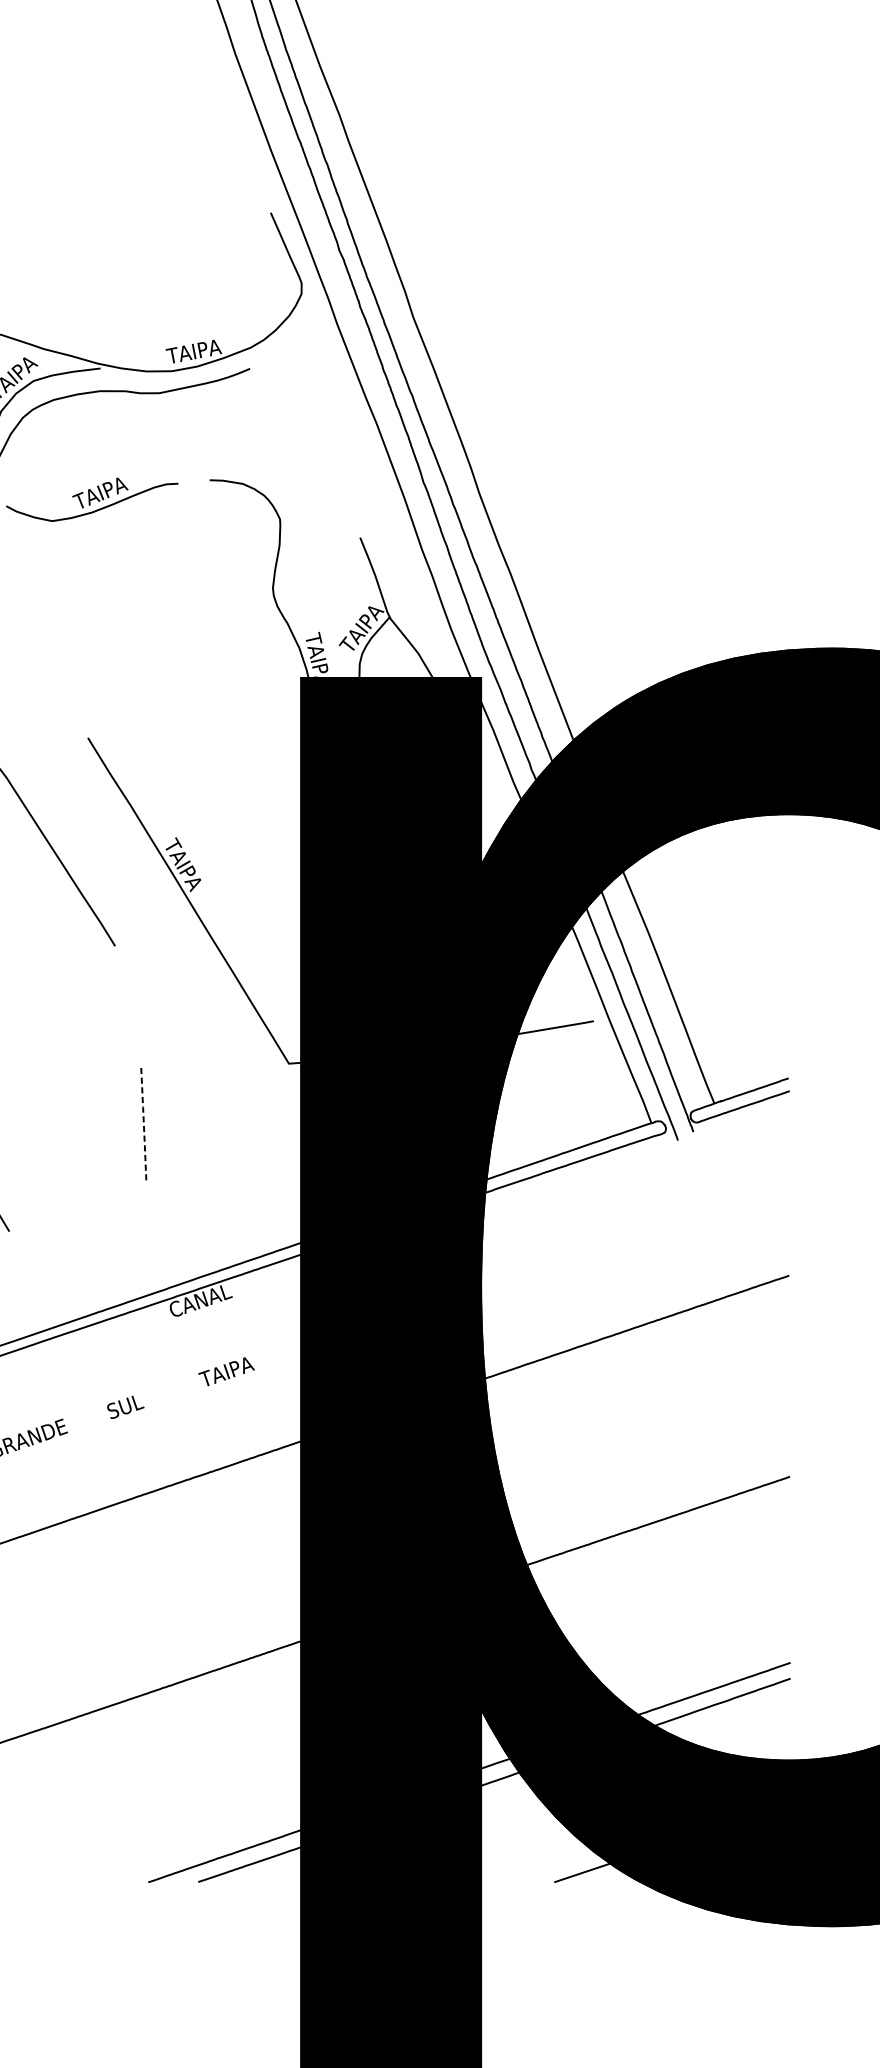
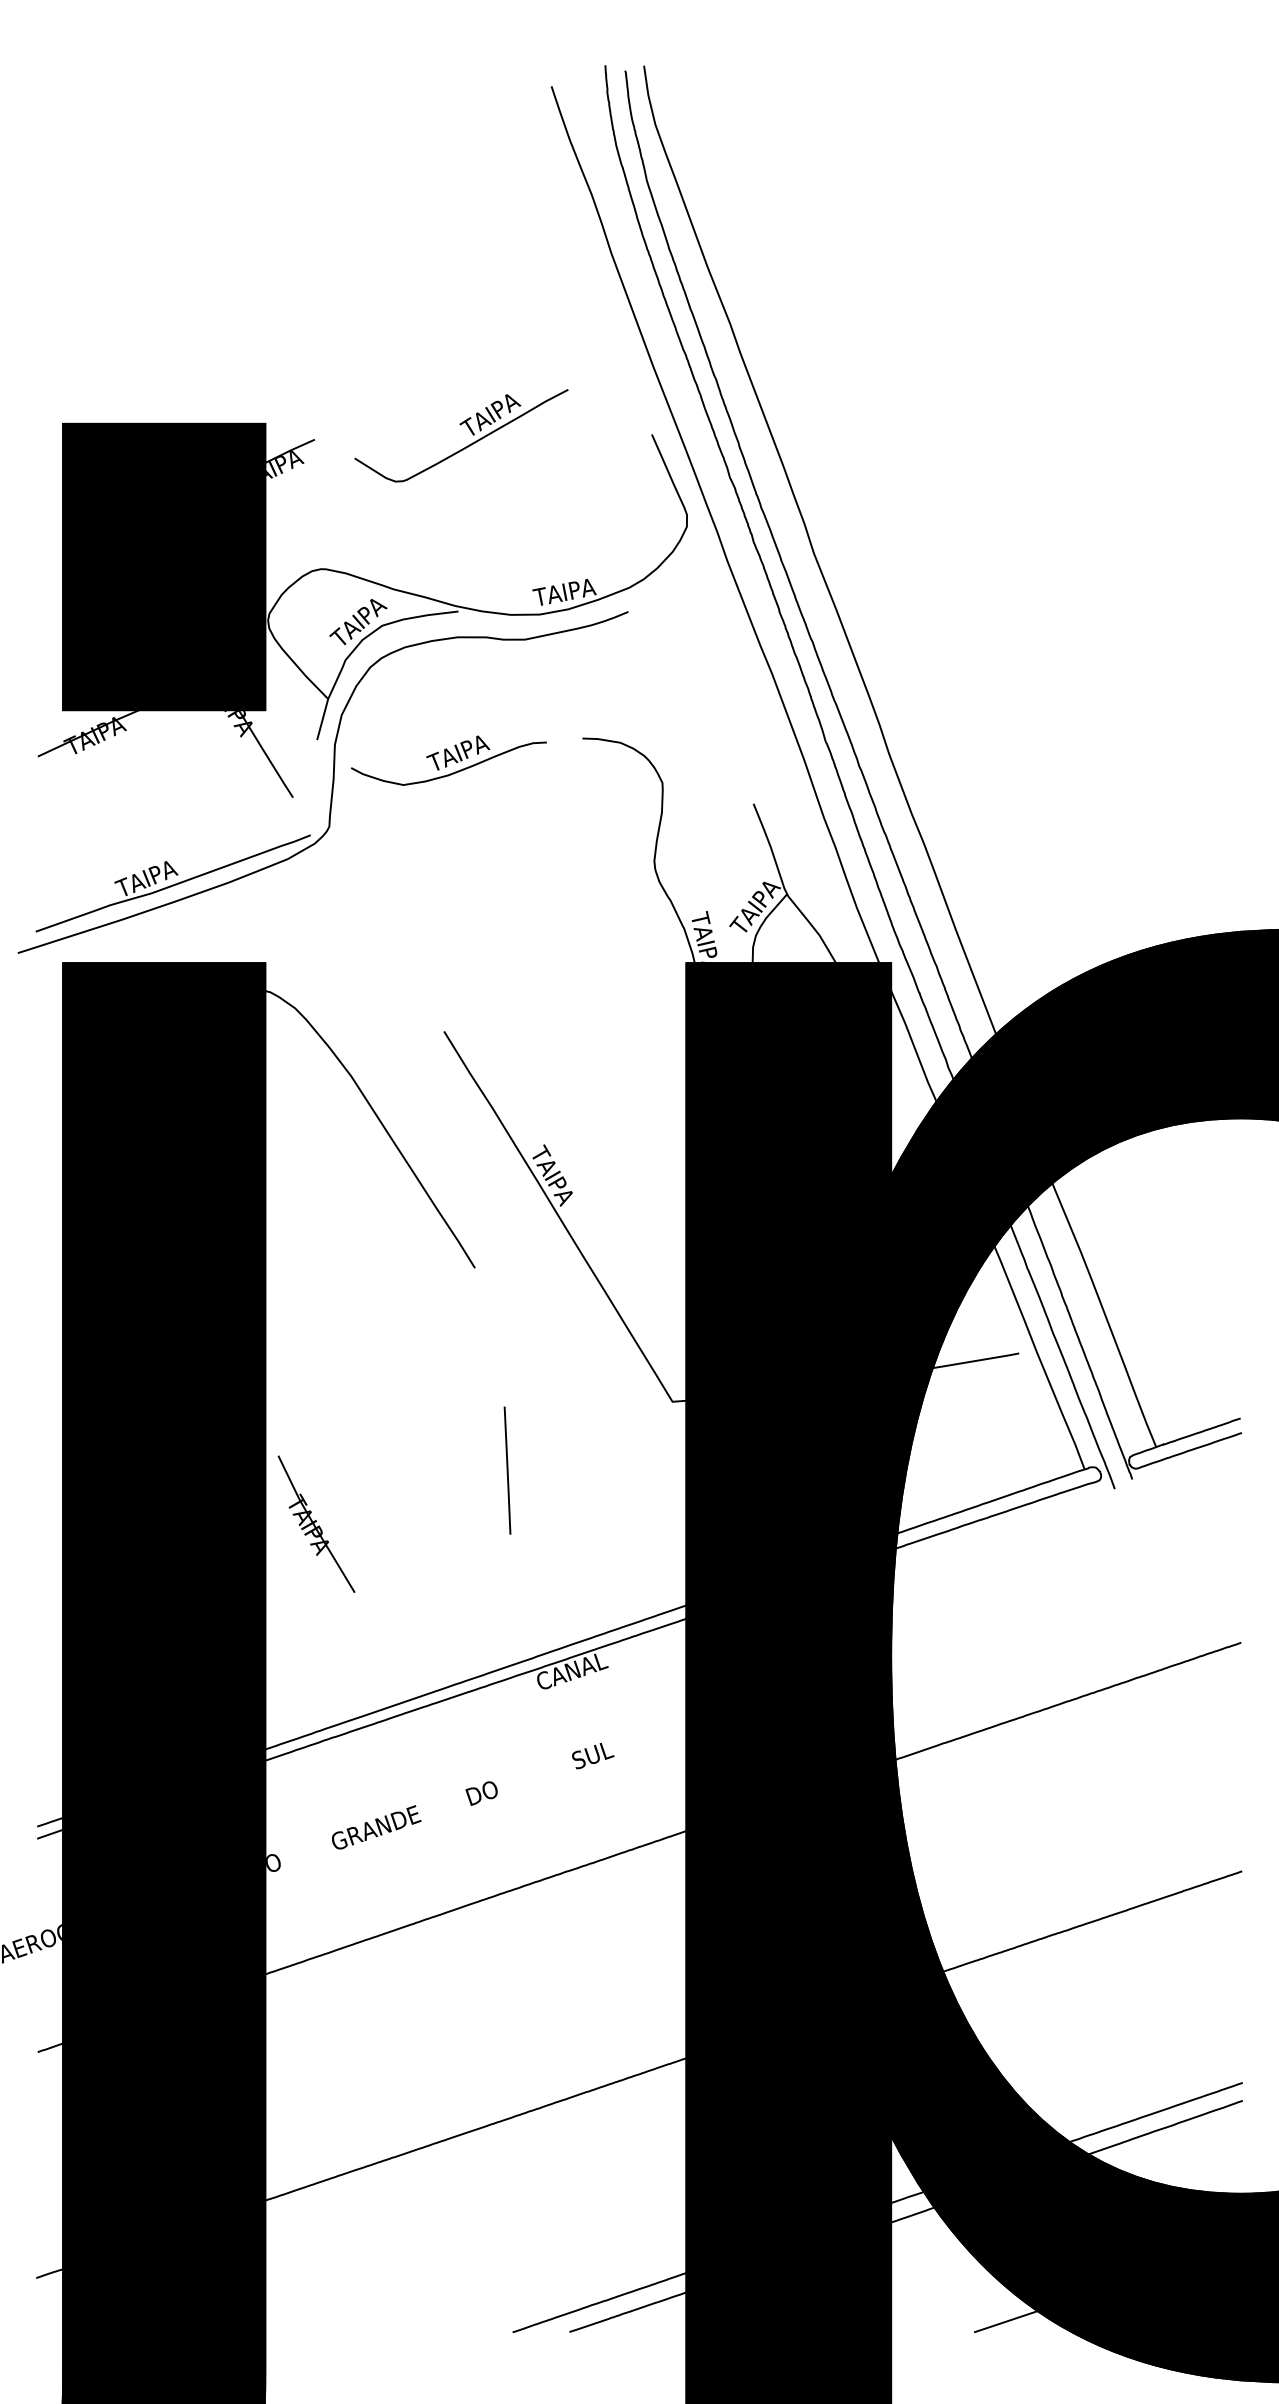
part: (111, 210) -> (470, 431), added
line: (143, 1125) -> (507, 1471), dashed -> solid
text: (226, 1372) -> (601, 1752), TAIPA -> SUL
text: (125, 1407) -> (486, 1792), SUL -> DO

